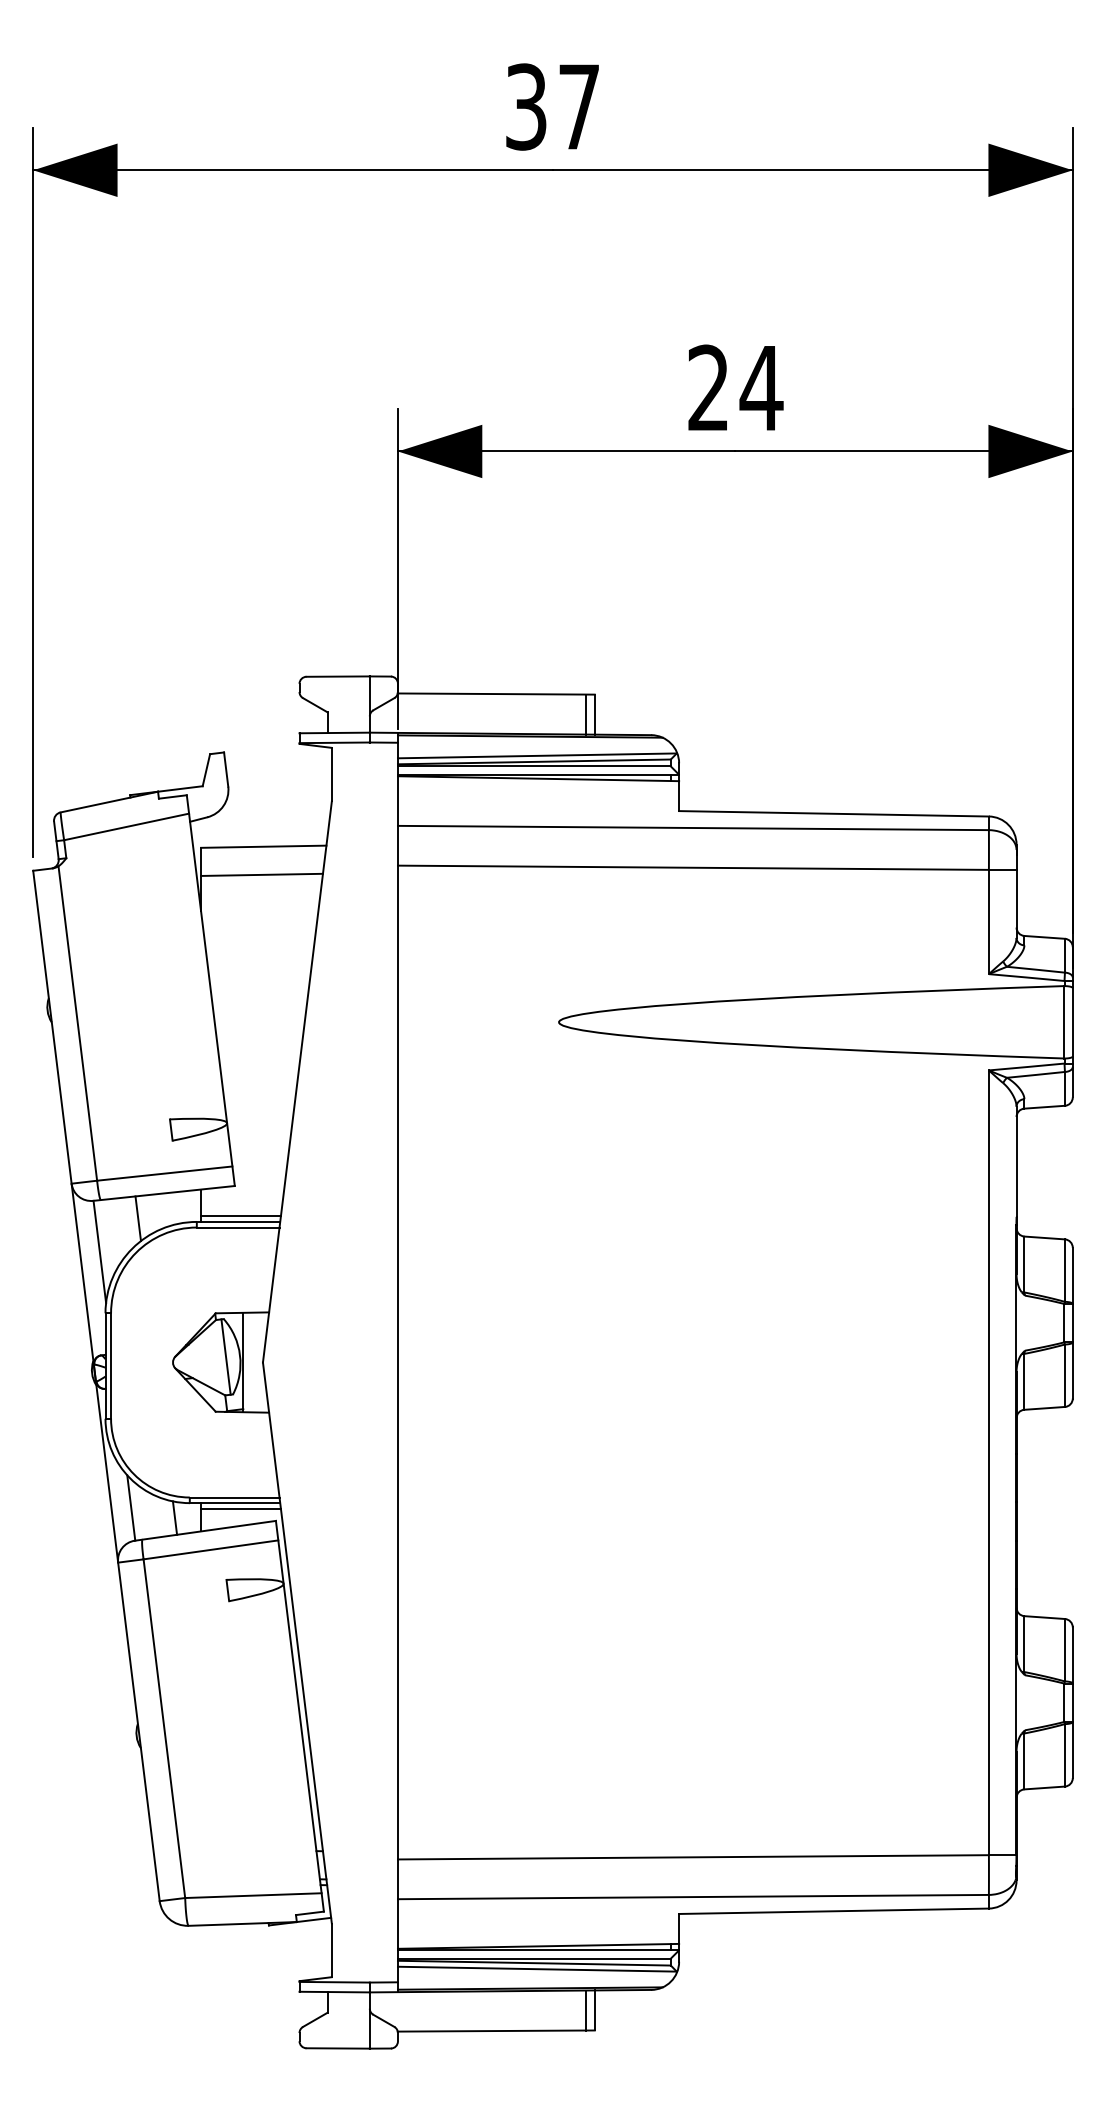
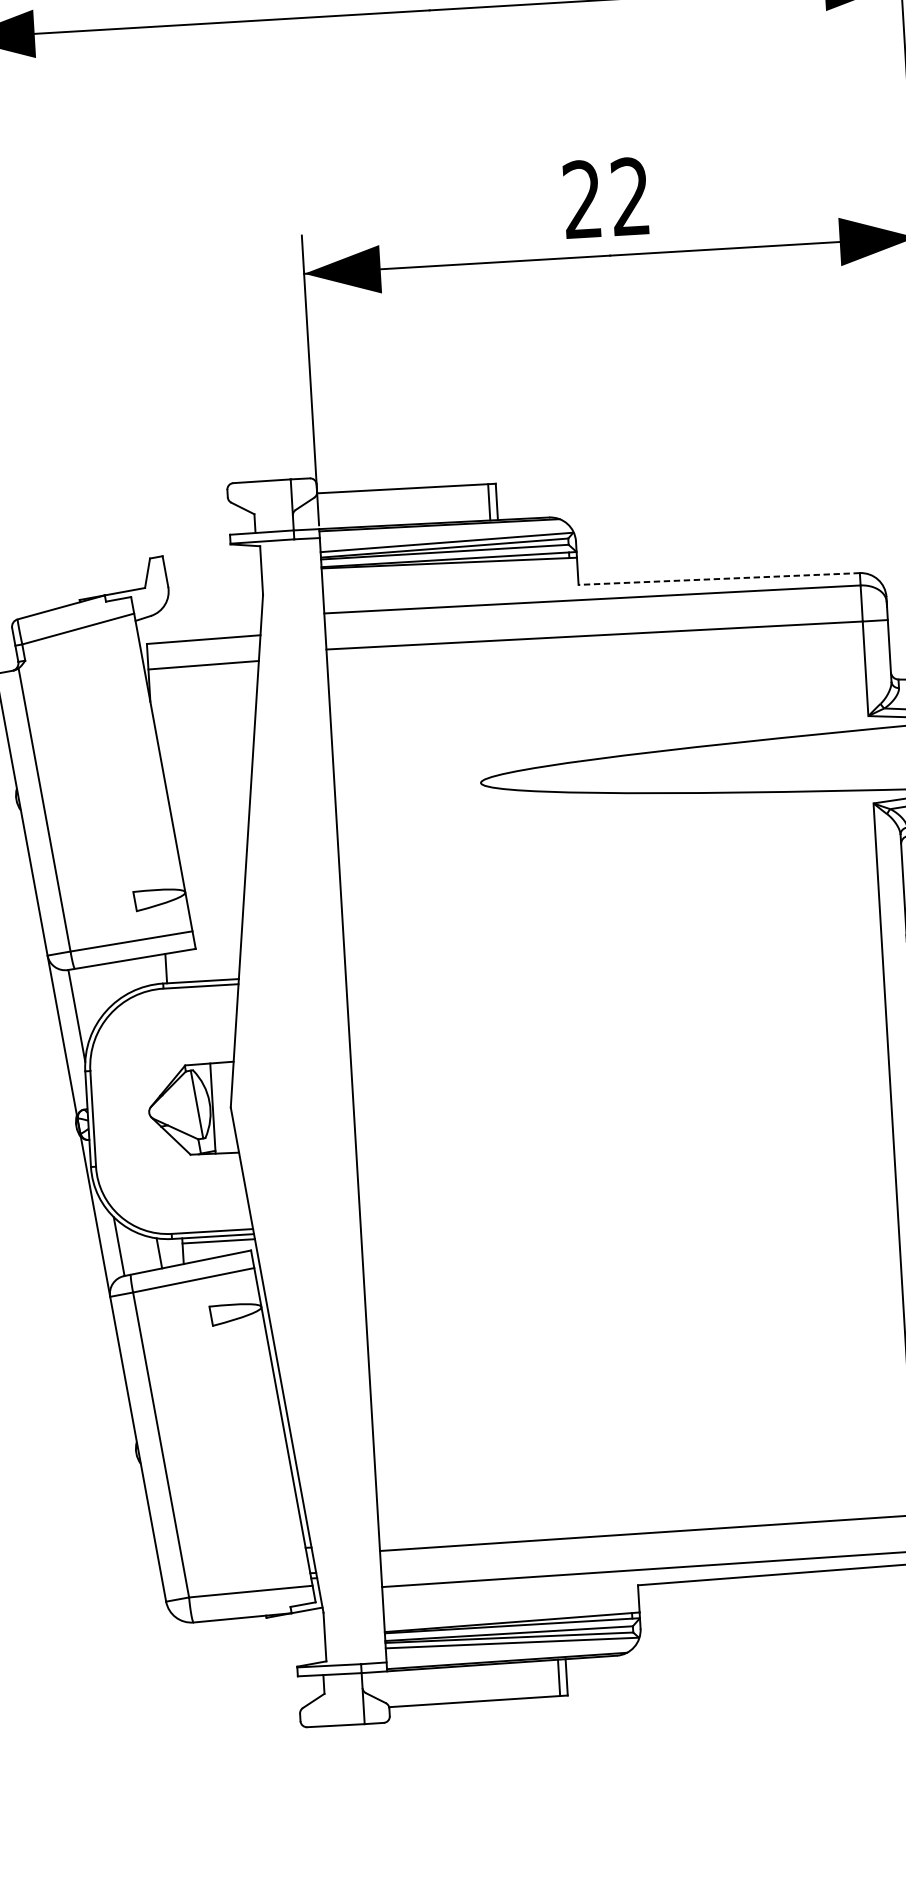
text: (761, 387) -> (630, 196), 24 -> 22
line: (834, 813) -> (719, 578), solid -> dashed
line: (240, 1216) -> (202, 976), removed
line: (137, 1218) -> (109, 983), removed

